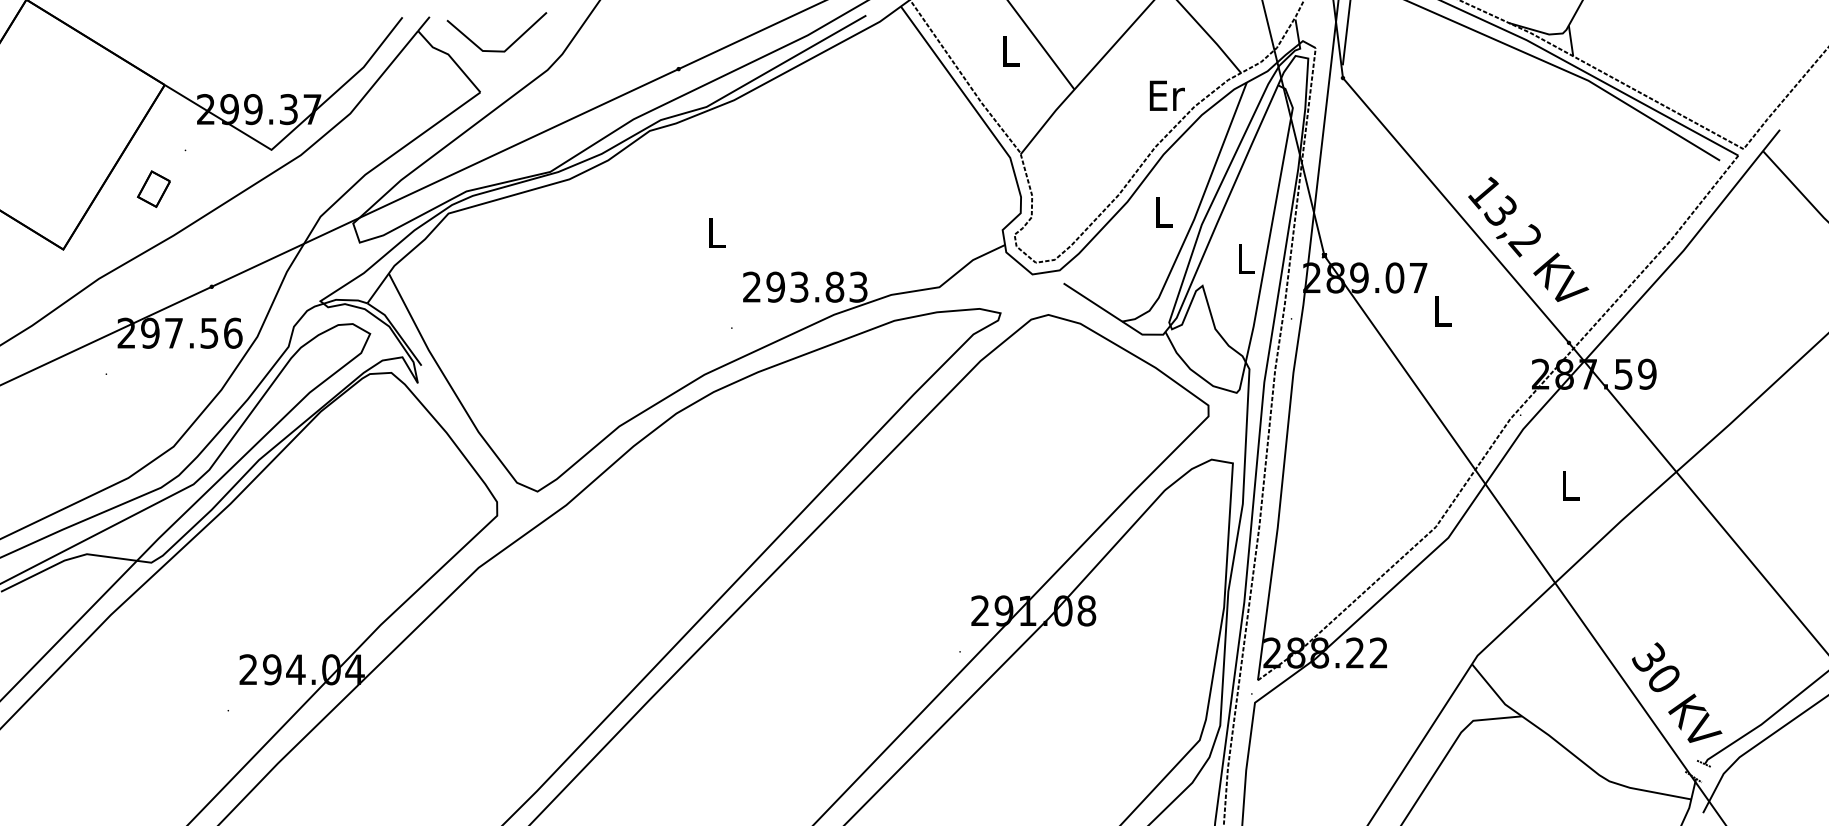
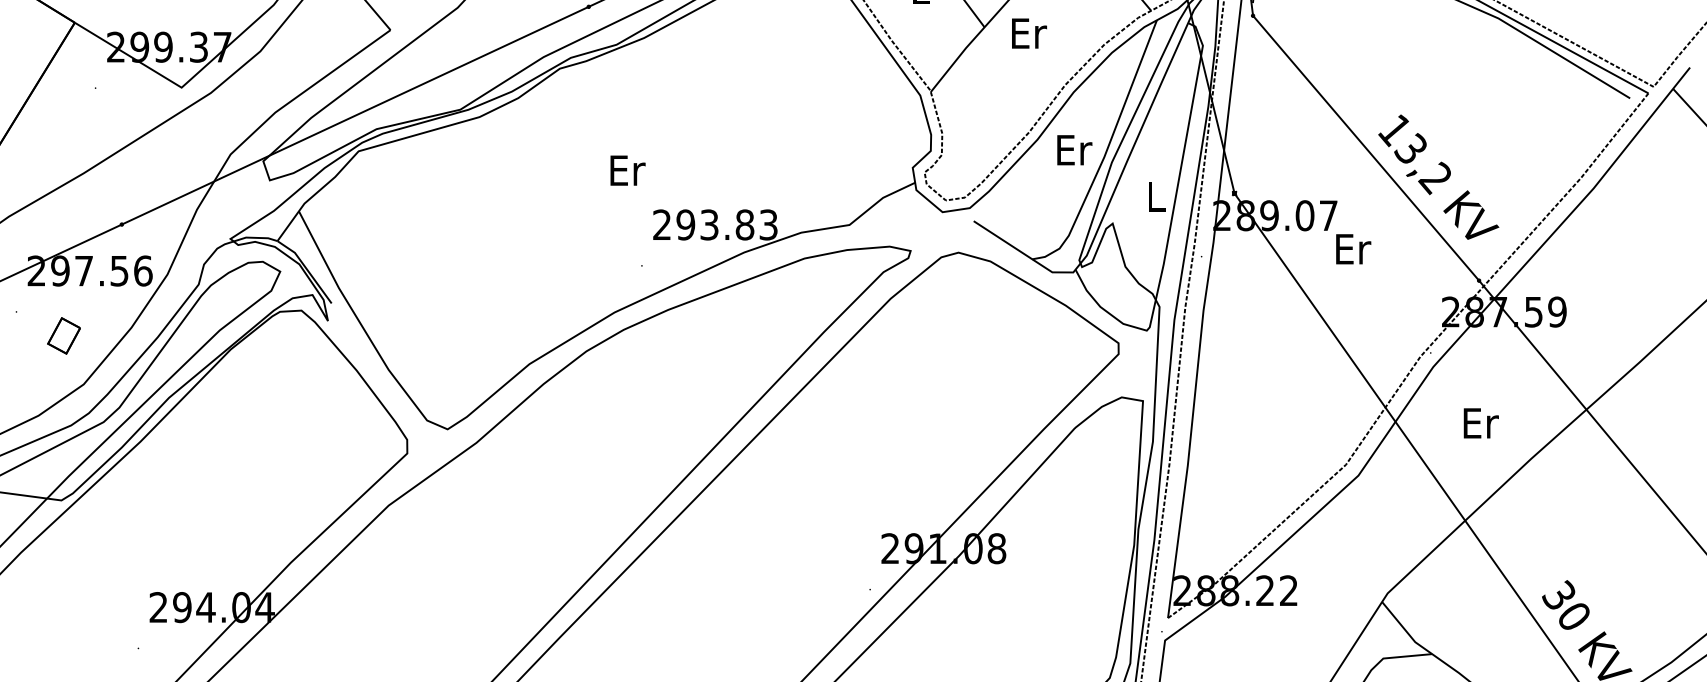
text: (1166, 95) -> (1028, 33), moved
part: (153, 188) -> (63, 335), moved
text: (1164, 212) -> (1074, 150), L -> Er
text: (717, 232) -> (627, 170), L -> Er
text: (1443, 311) -> (1353, 249), L -> Er
text: (1570, 485) -> (1480, 423), L -> Er

